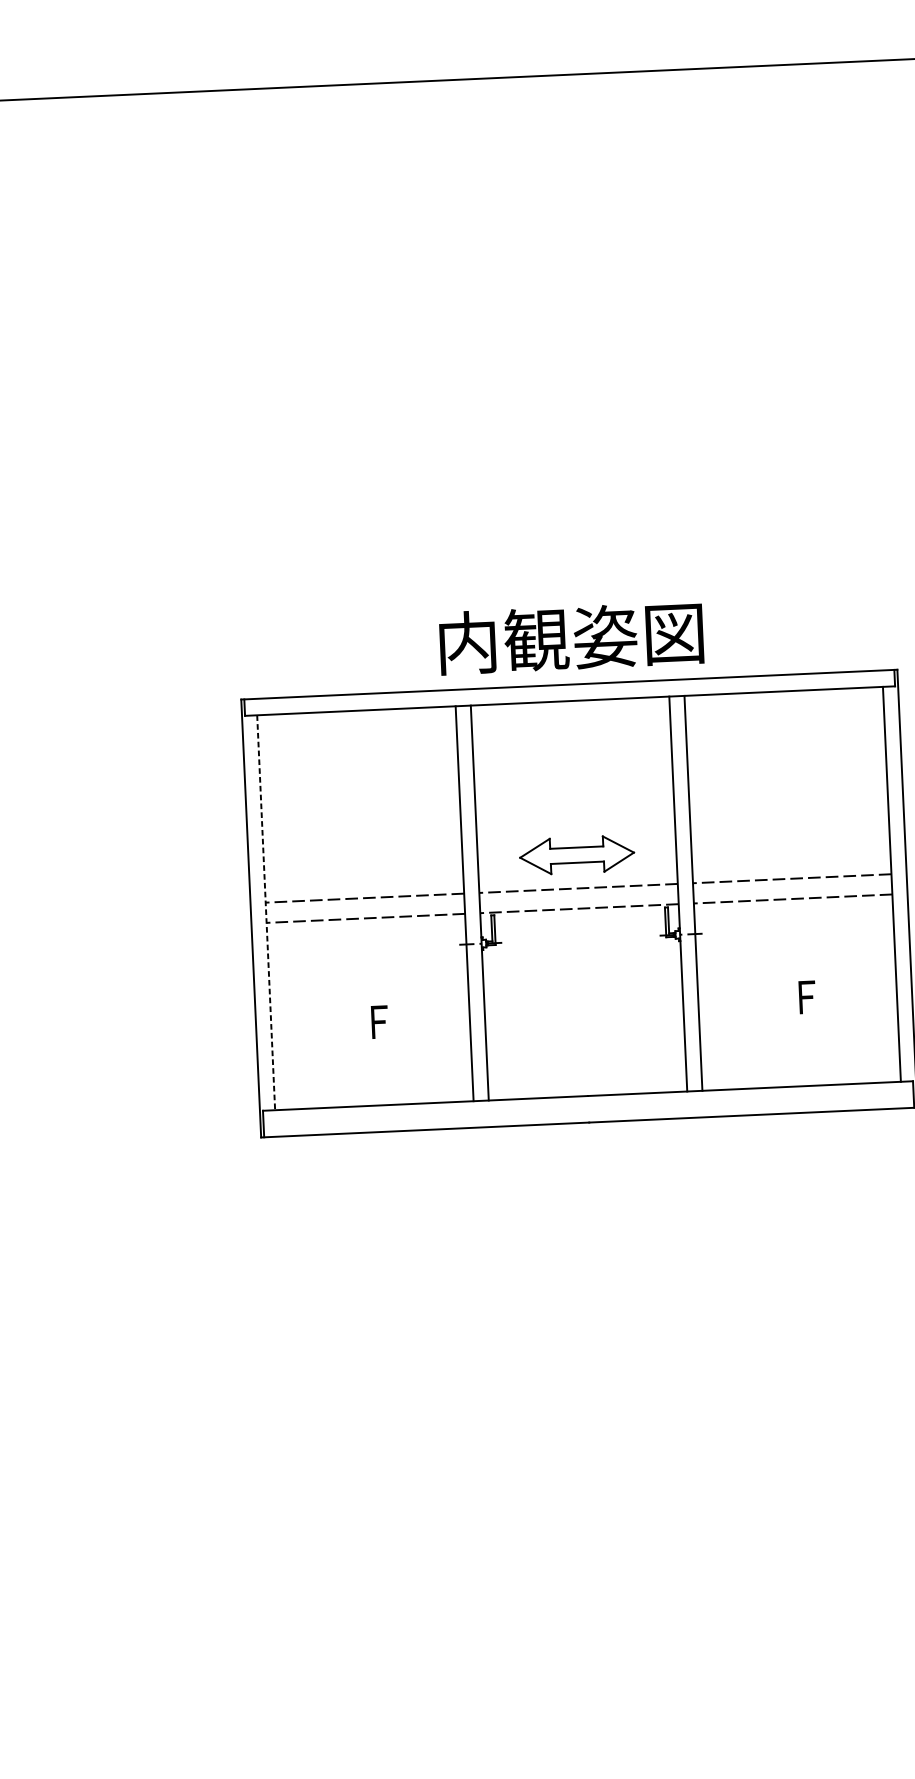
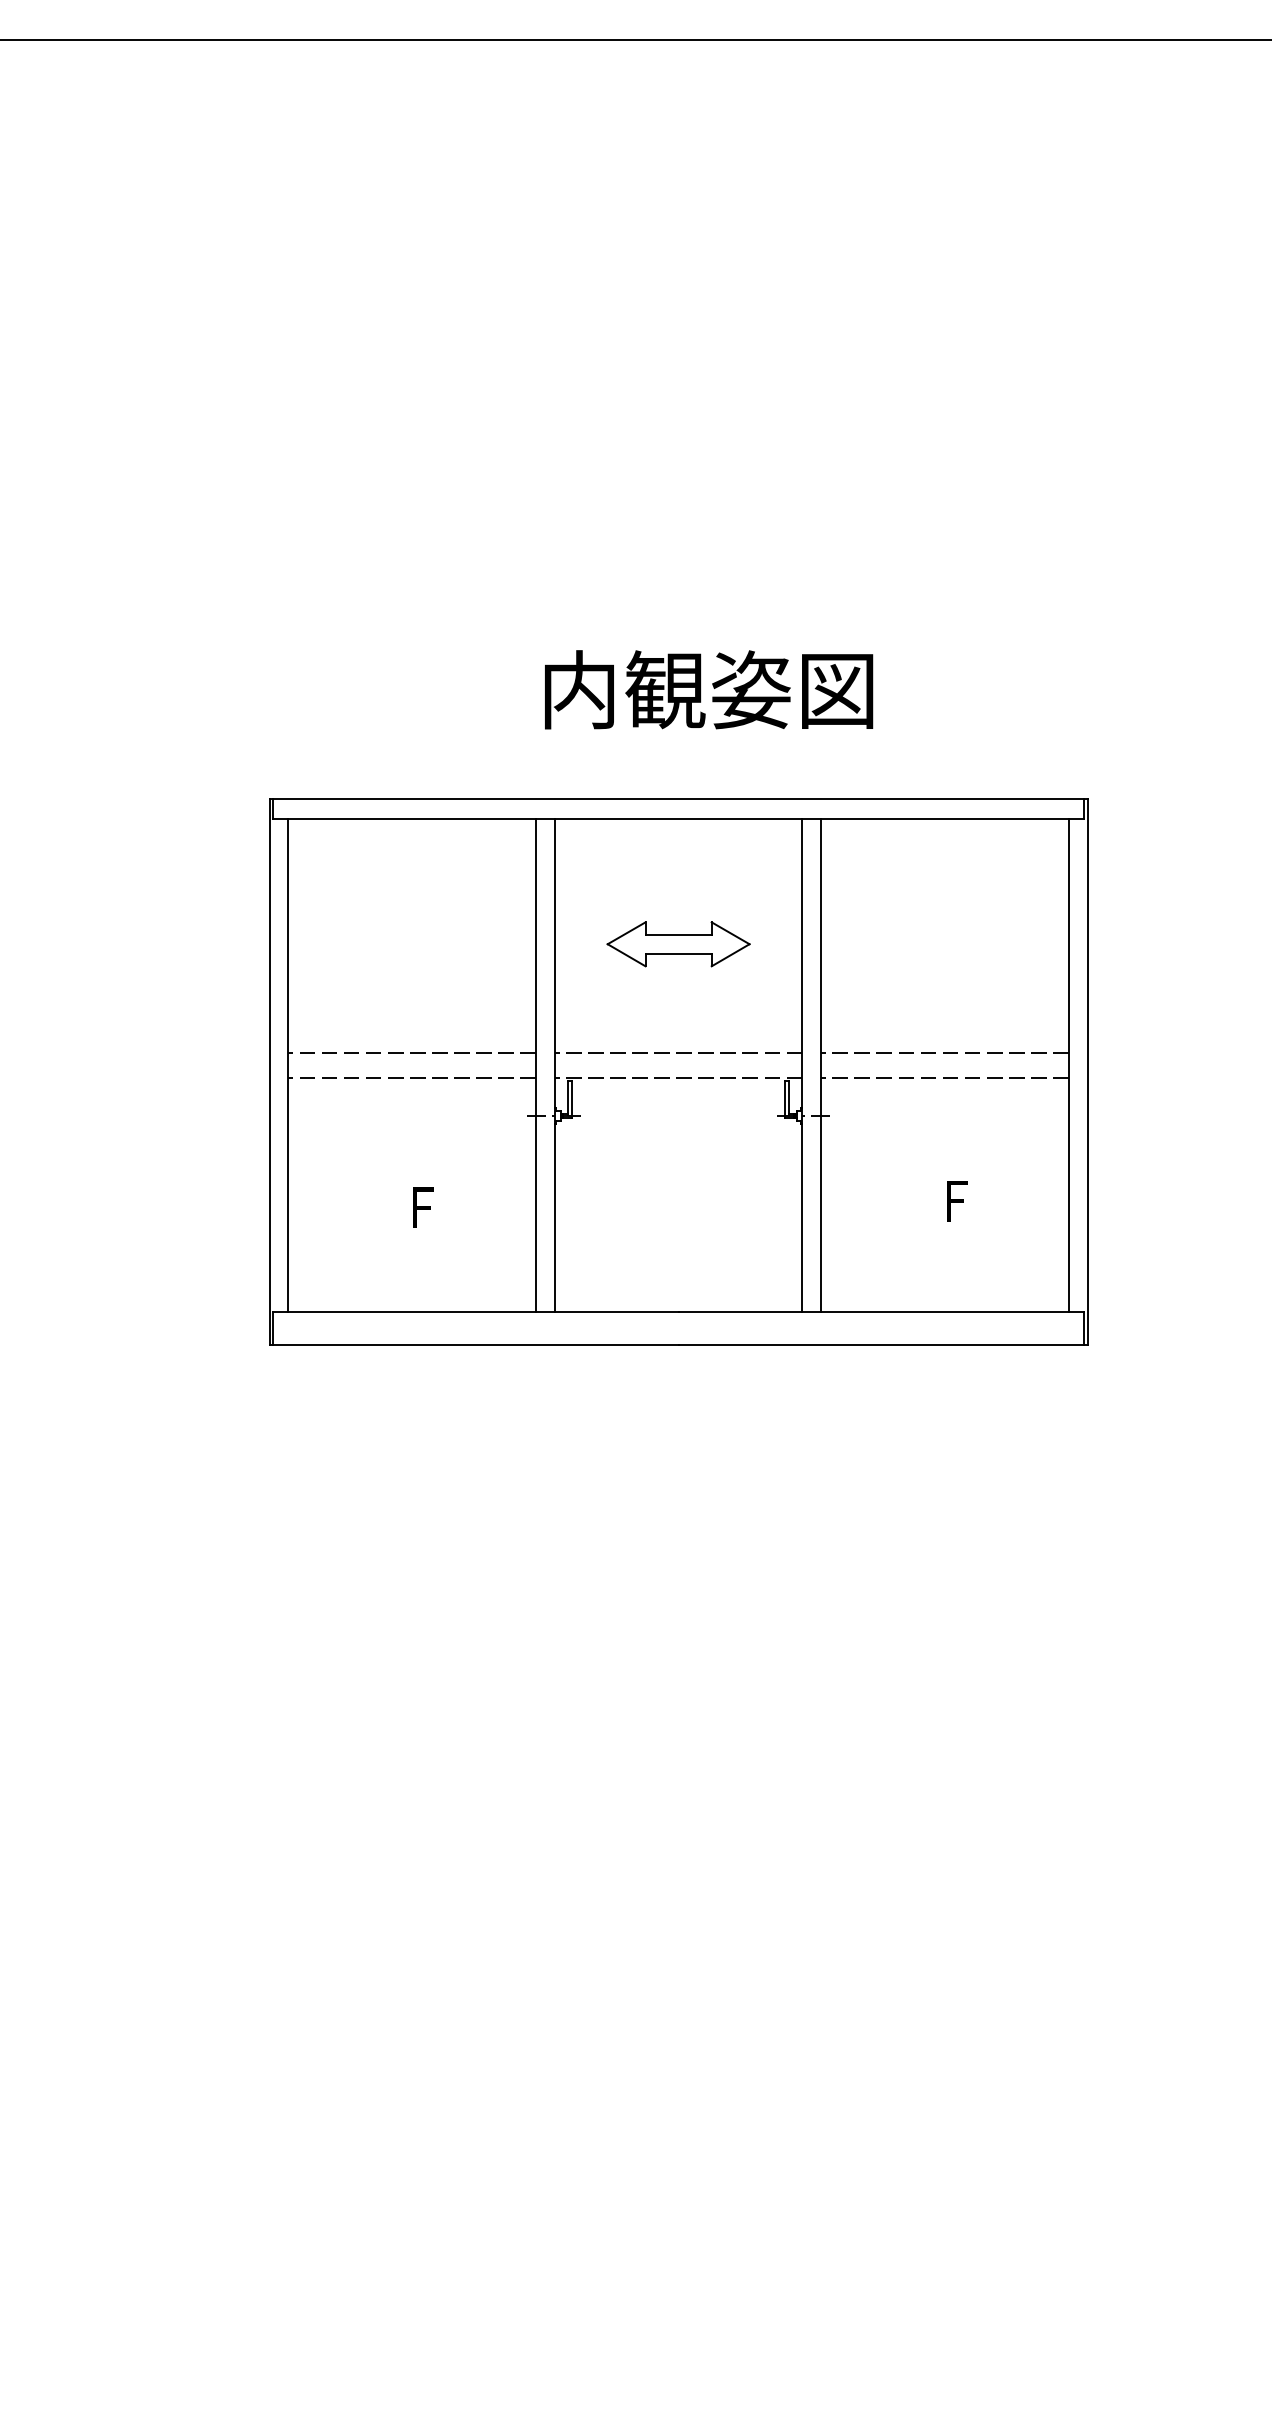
text: (571, 637) -> (709, 689), moved
part: (577, 855) -> (678, 944), moved
line: (266, 912) -> (288, 1065), dashed -> solid

